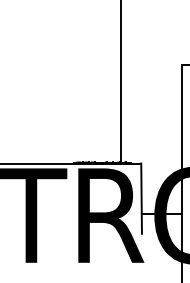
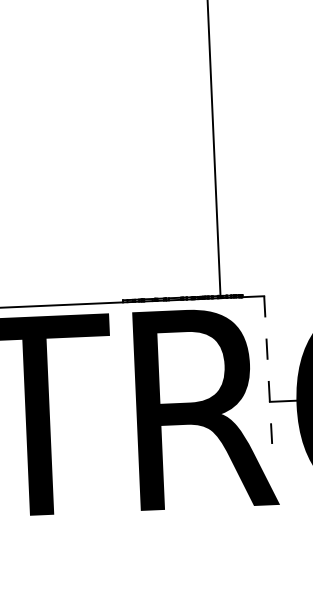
line: (141, 199) -> (268, 371), solid -> dashed

